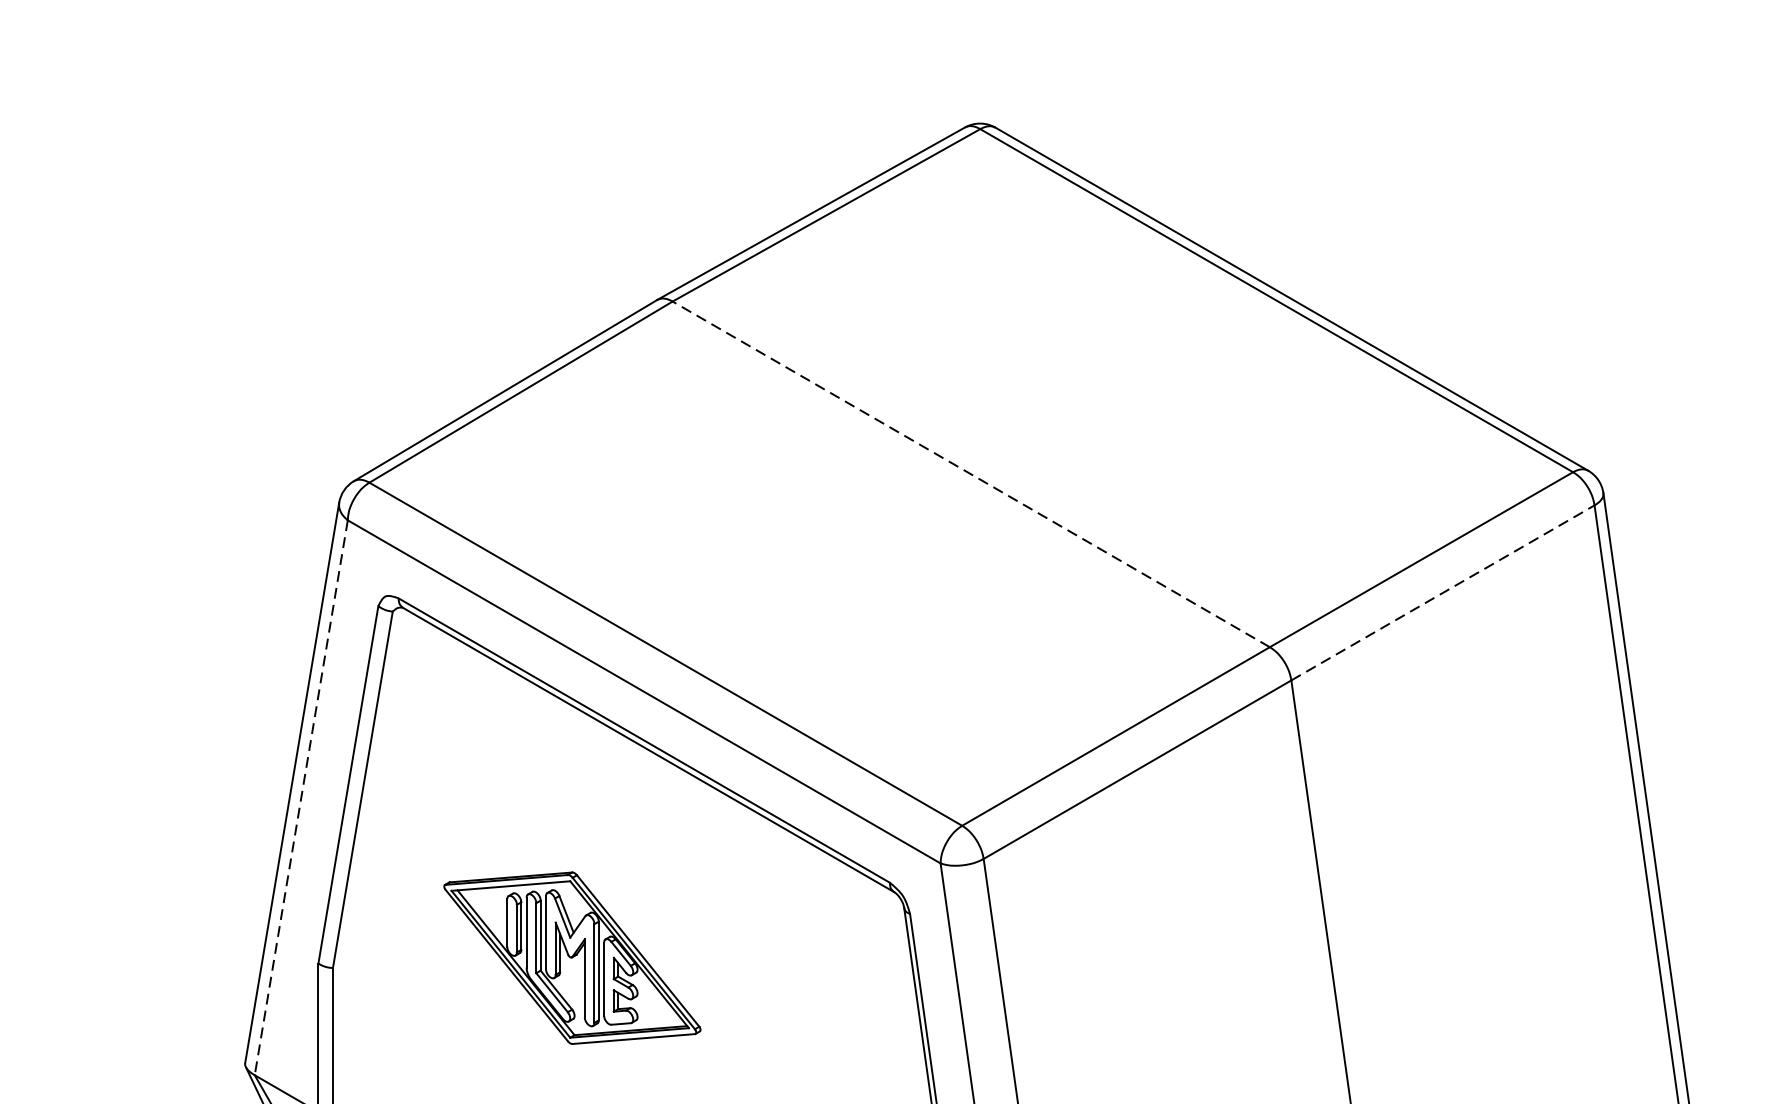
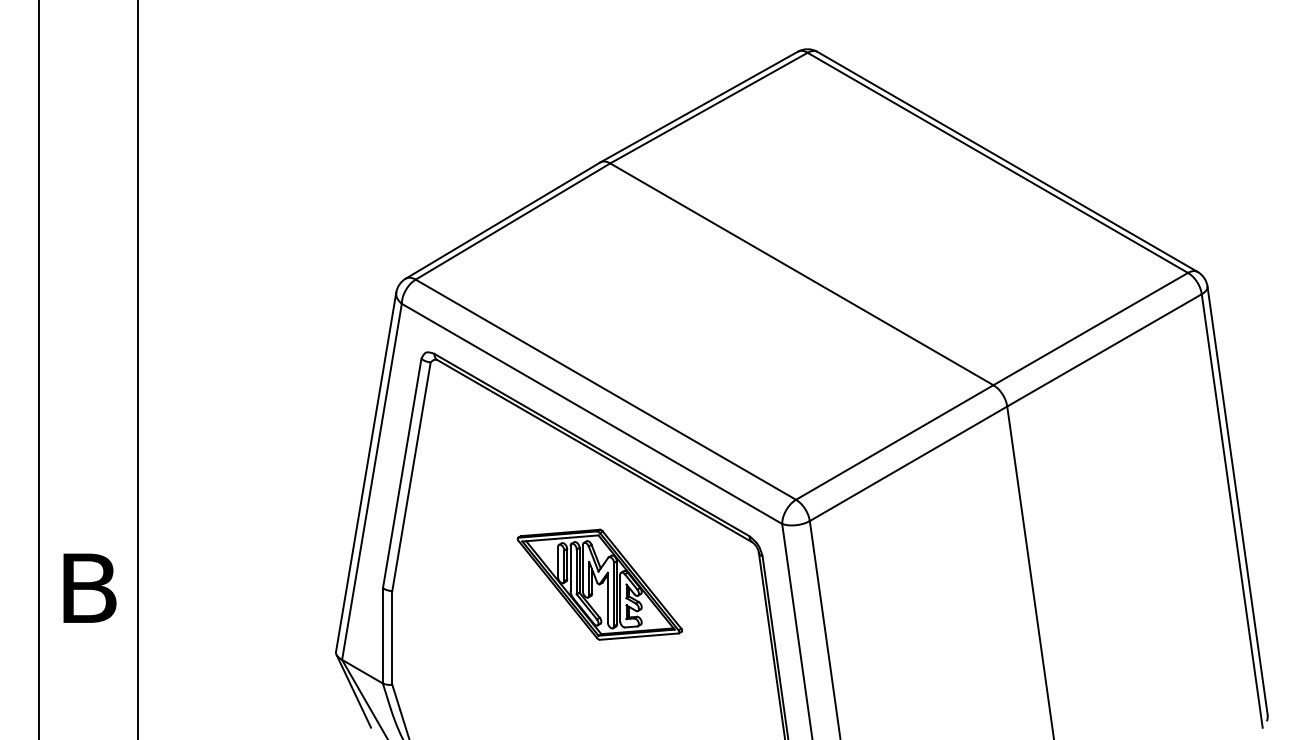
line: (970, 474) -> (801, 274), dashed -> solid
line: (1442, 593) -> (1104, 350), dashed -> solid
line: (300, 797) -> (371, 481), dashed -> solid
part: (571, 957) -> (599, 584), moved

